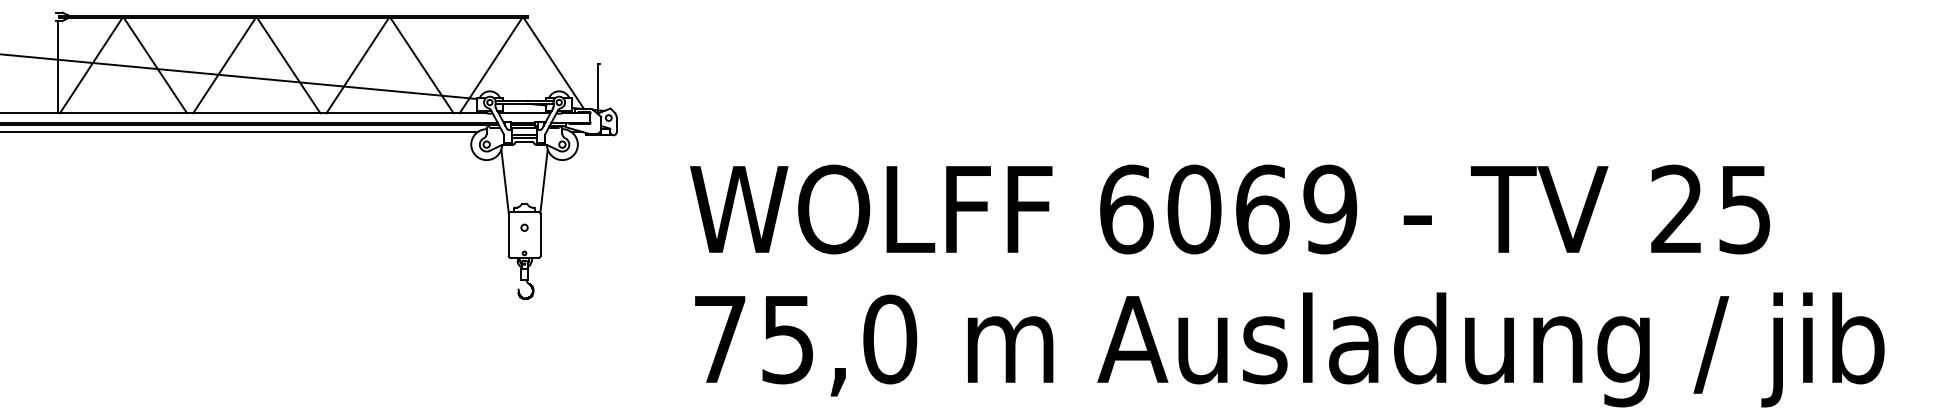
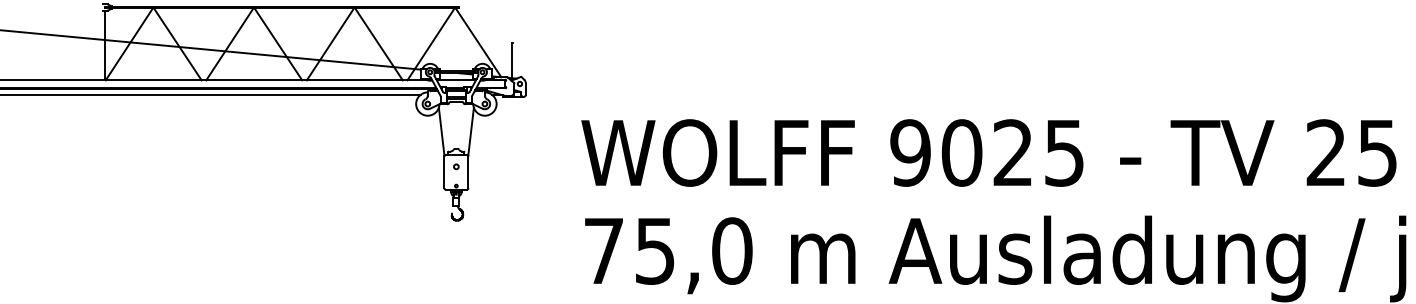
text: (1228, 209) -> (987, 153), 6069 -> 9025

